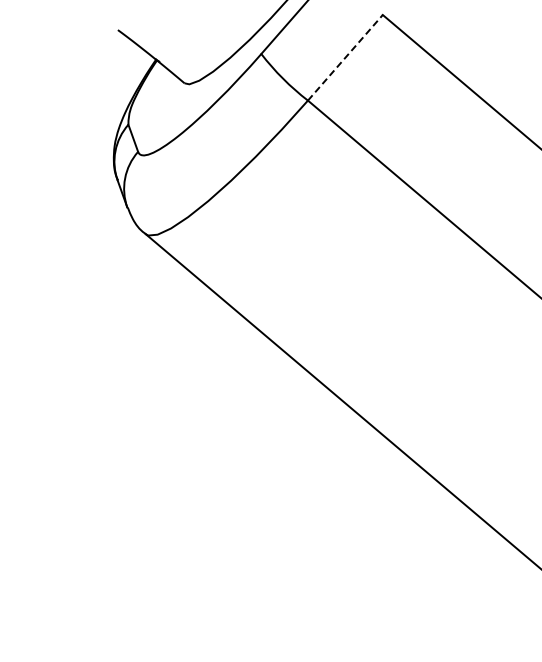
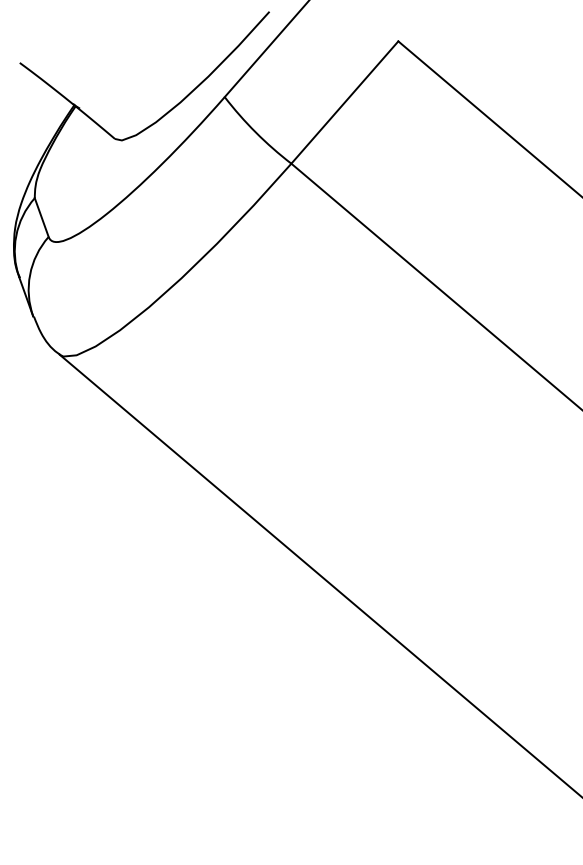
line: (345, 57) -> (345, 102), dashed -> solid

